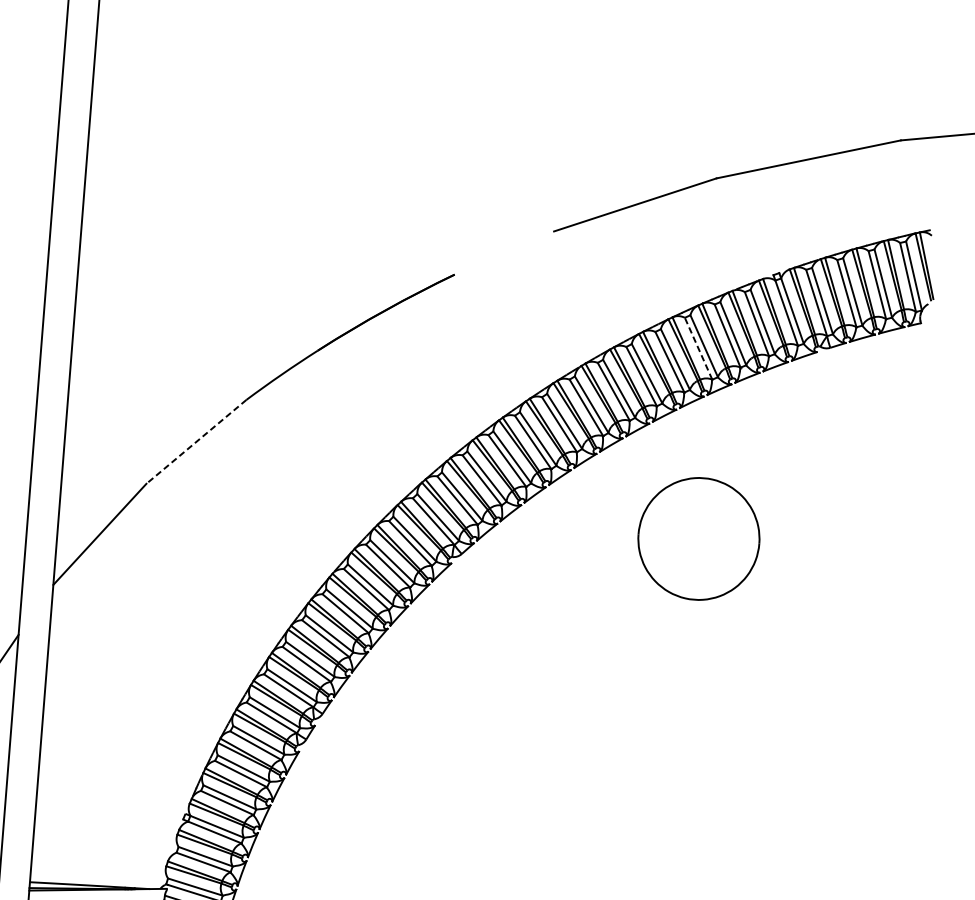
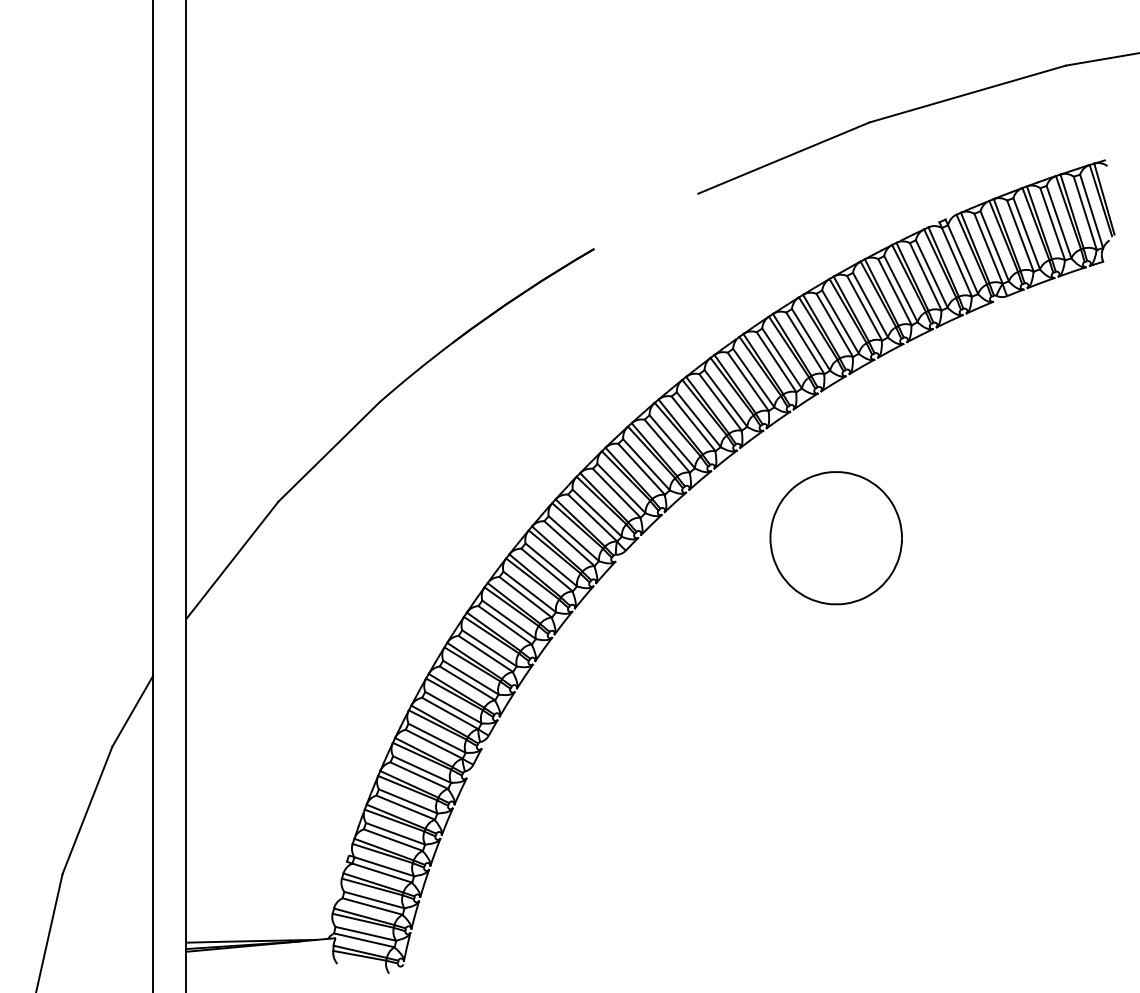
line: (698, 348) -> (864, 308), dashed -> solid
line: (196, 441) -> (329, 451), dashed -> solid
part: (698, 539) -> (835, 538), moved

